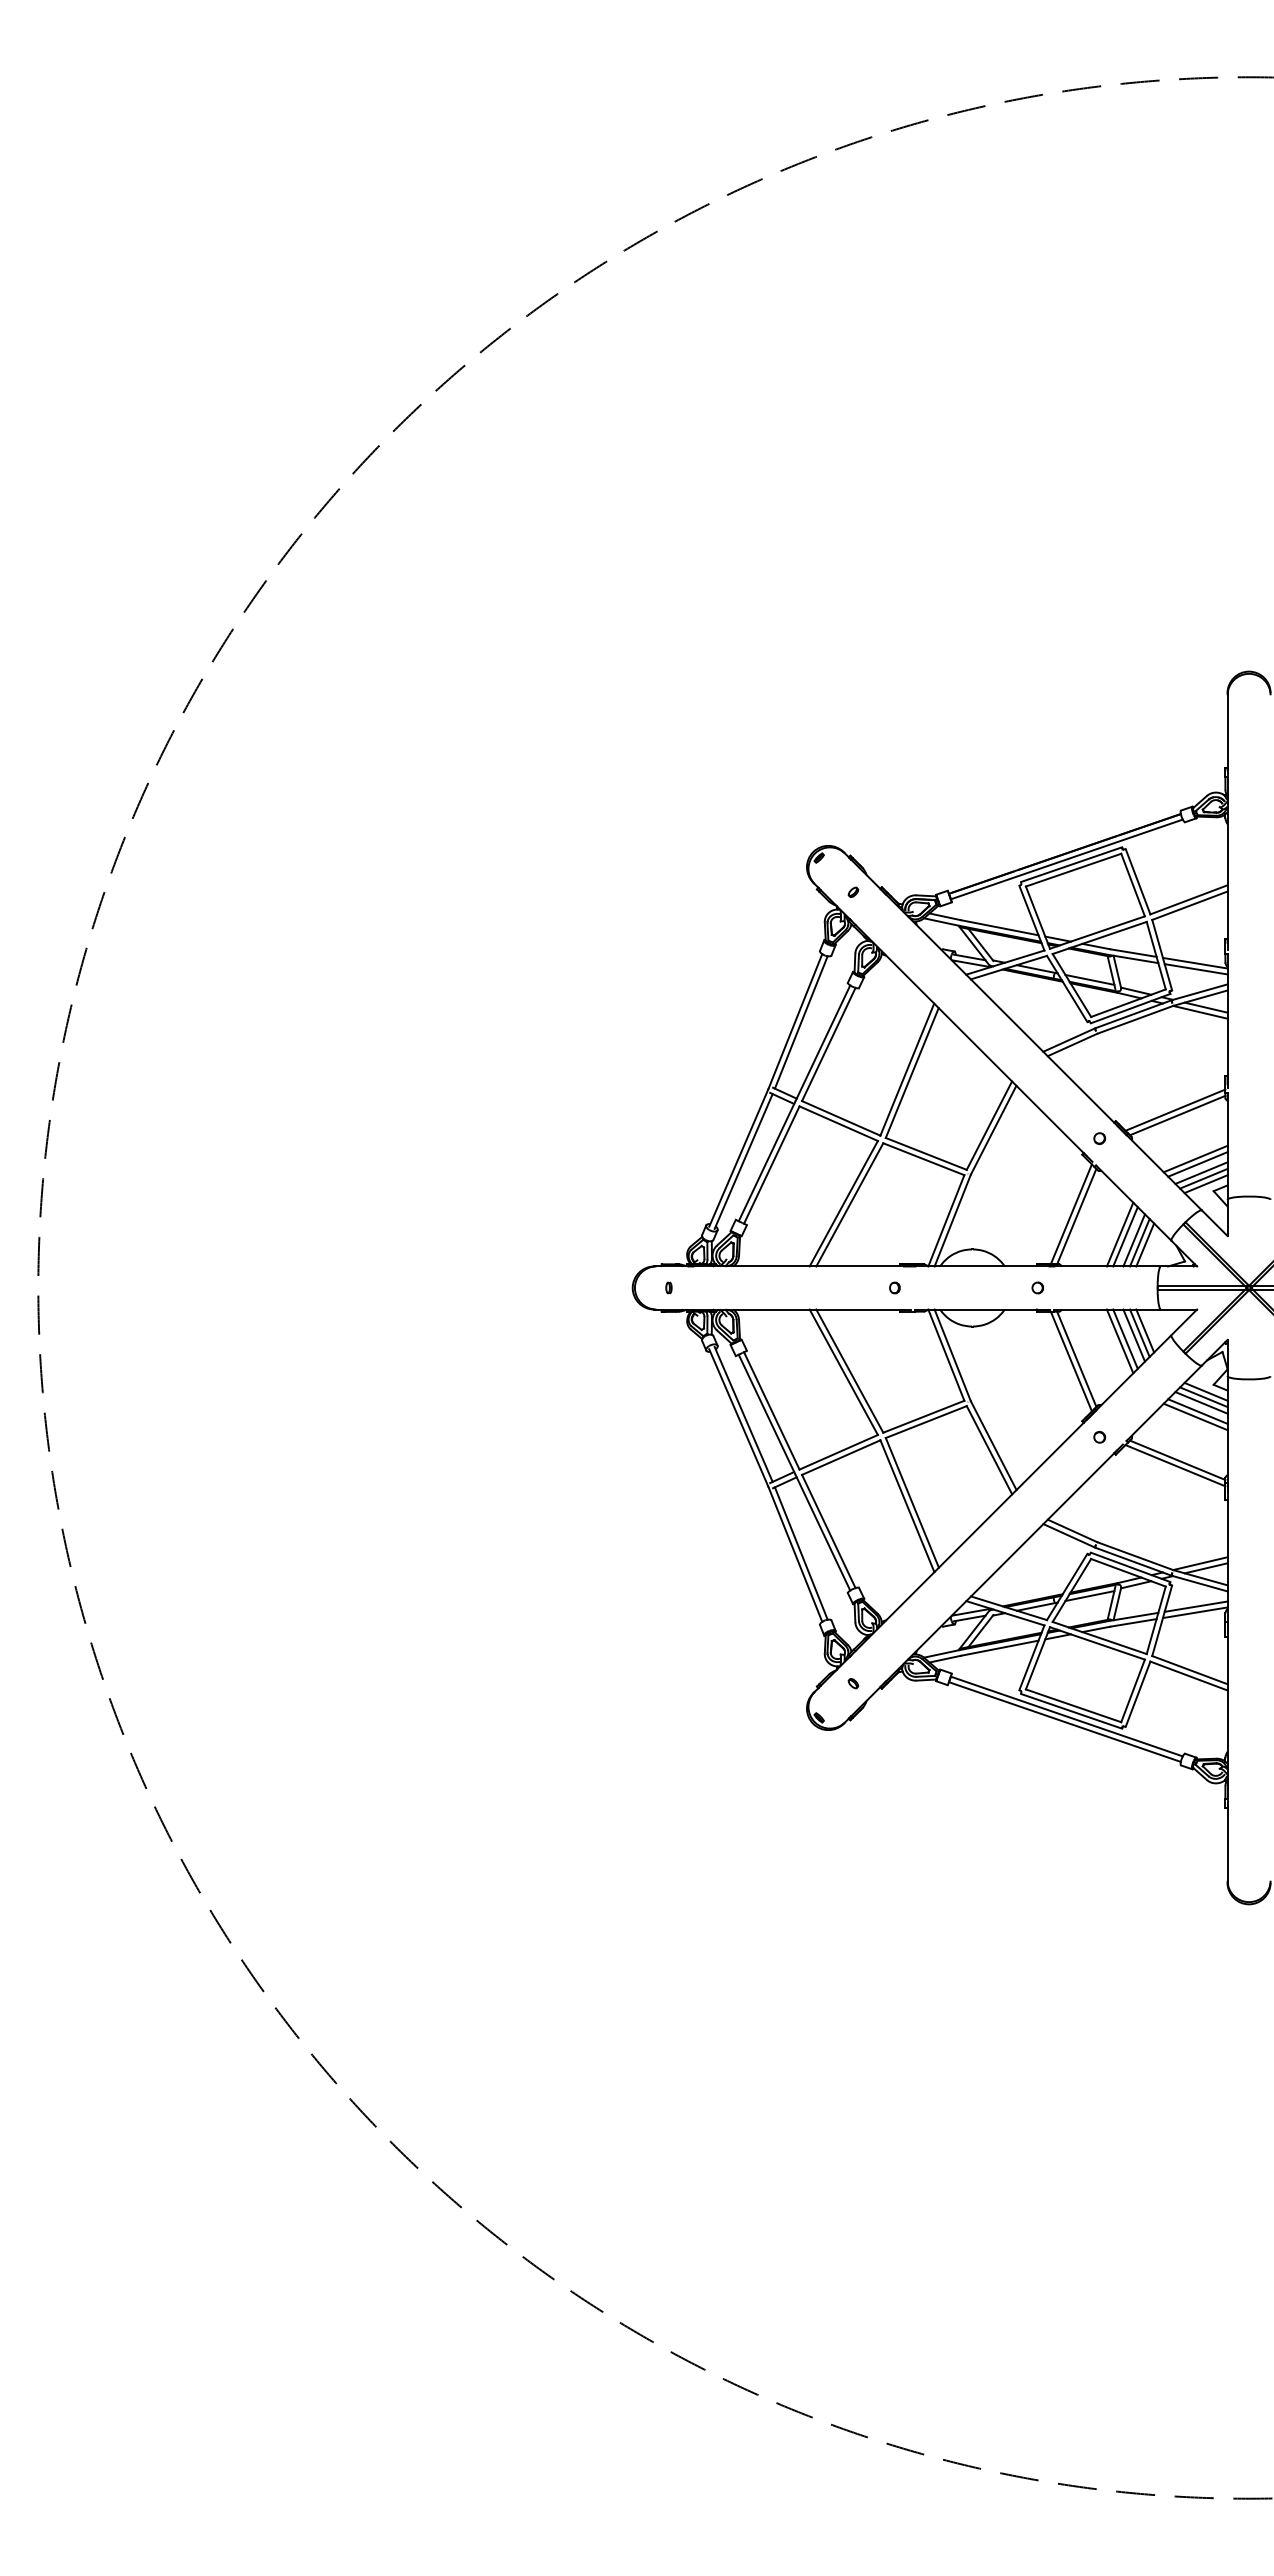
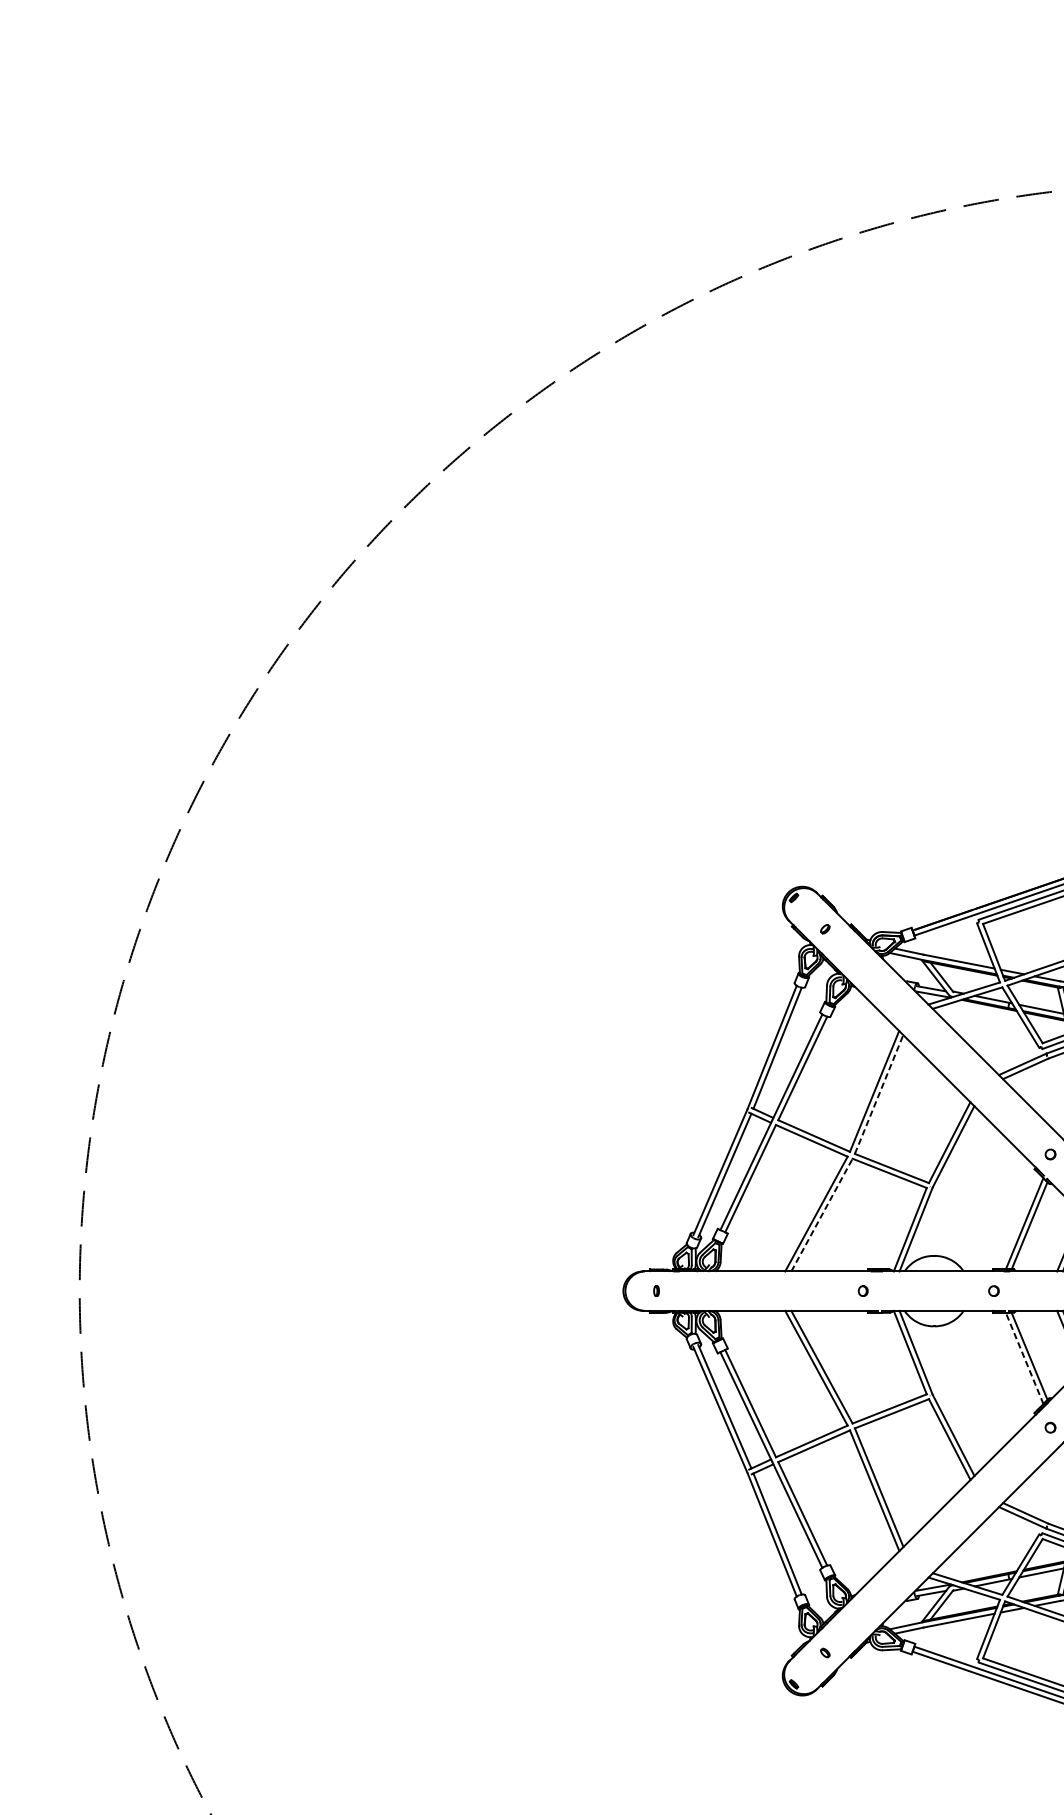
line: (912, 1072) -> (879, 1094), solid -> dashed
line: (850, 1204) -> (822, 1214), solid -> dashed
line: (1071, 1361) -> (1024, 1358), solid -> dashed

